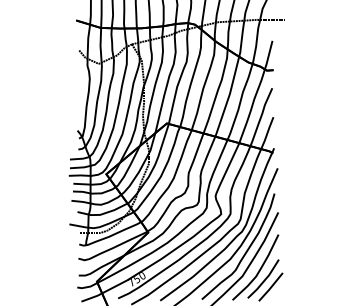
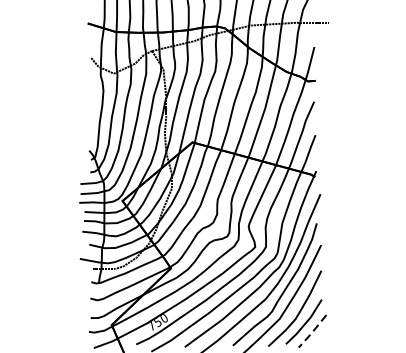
line: (270, 288) -> (312, 332), solid -> dashed

